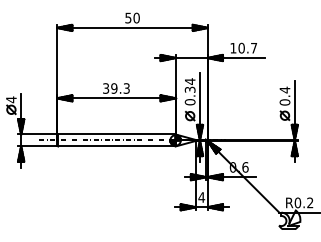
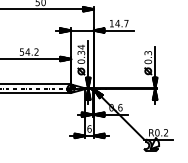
text: (241, 47) -> (117, 23), 10.7 -> 14.7
text: (116, 88) -> (29, 52), 39.3 -> 54.2
text: (284, 89) -> (147, 52), 0.4 -> 0.3
text: (201, 197) -> (89, 128), 4 -> 6

